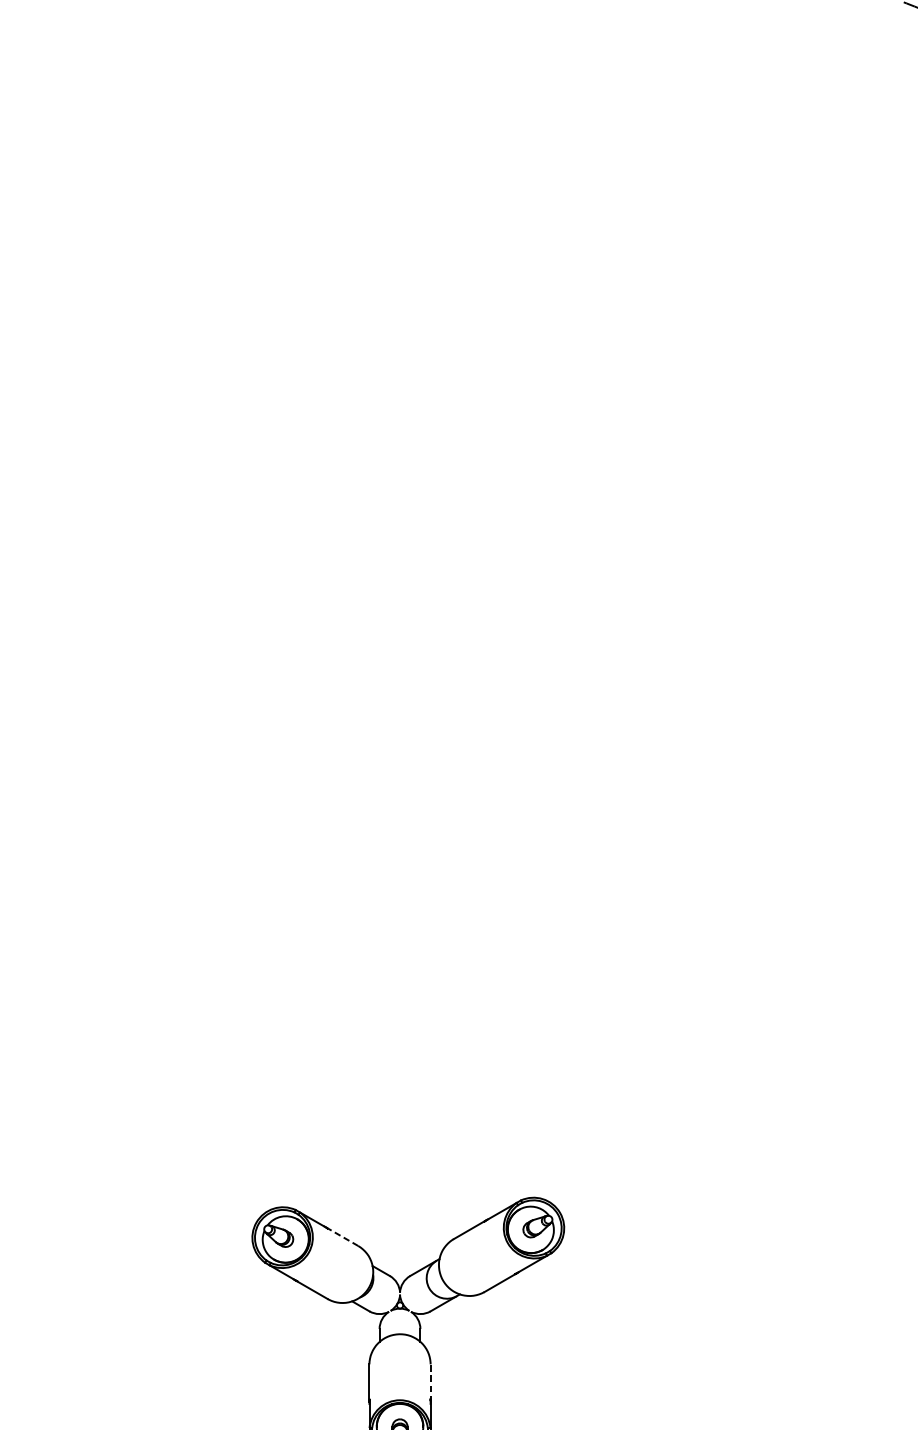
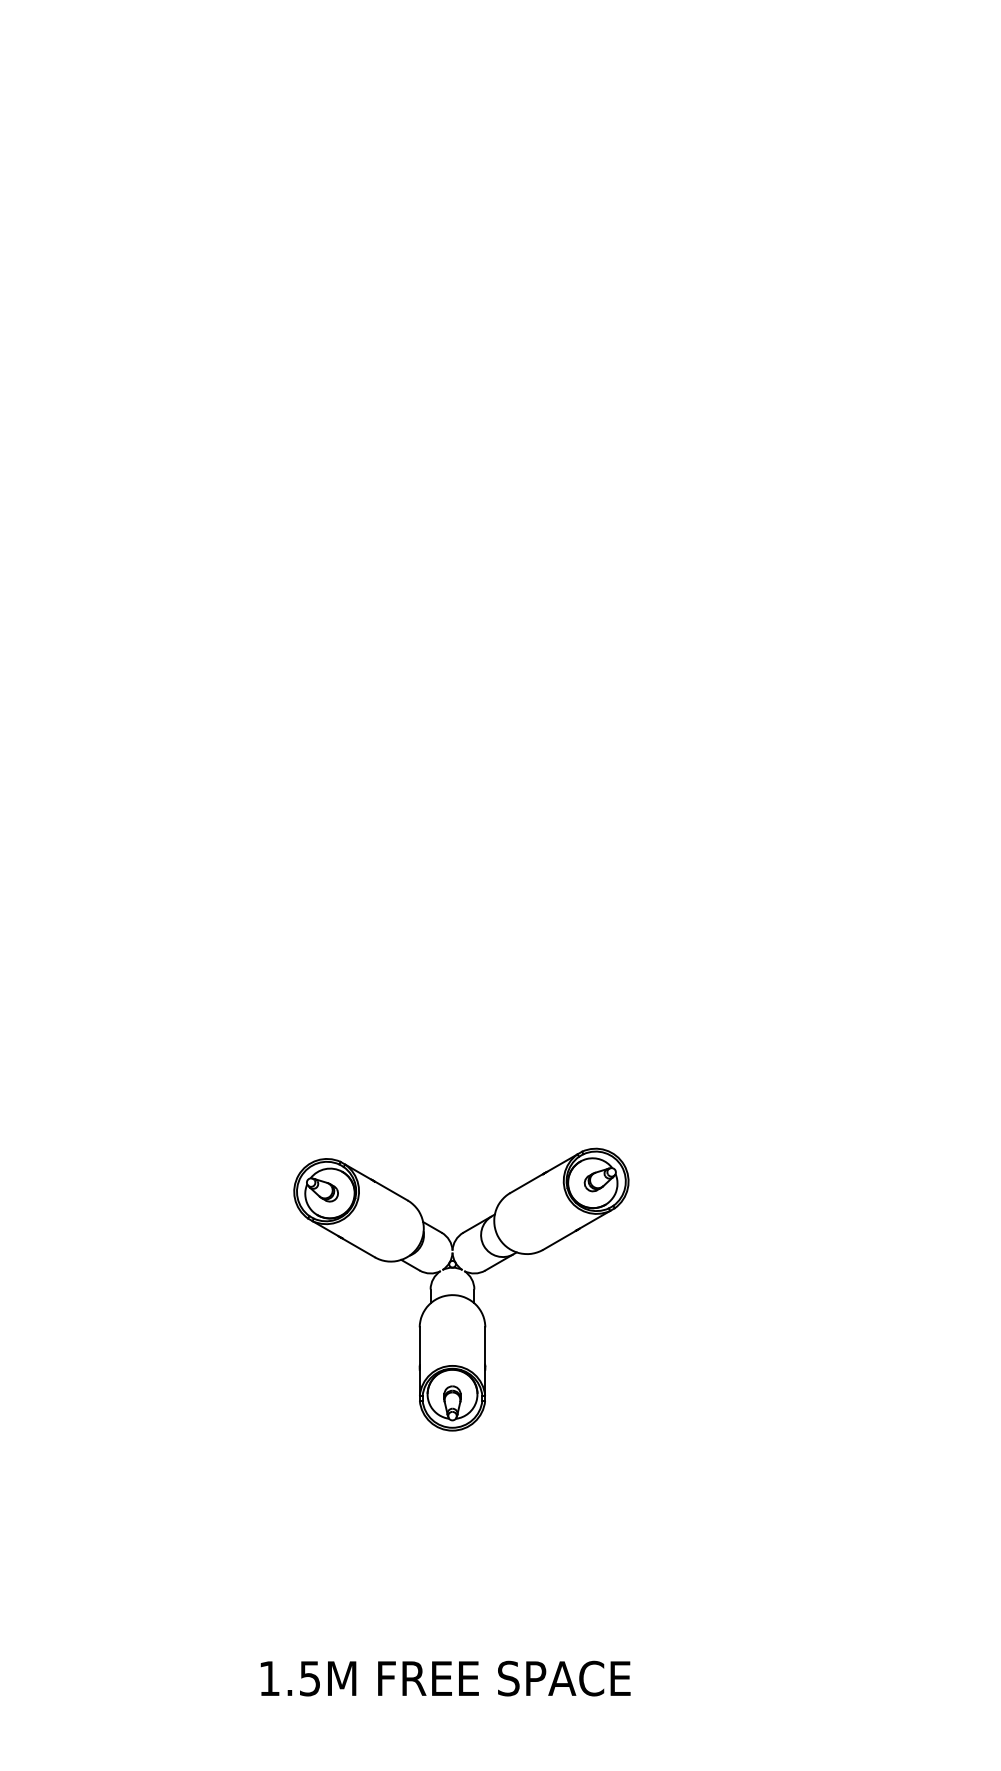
line: (341, 1236) -> (389, 1190), dashed -> solid
line: (430, 1383) -> (485, 1347), dashed -> solid

